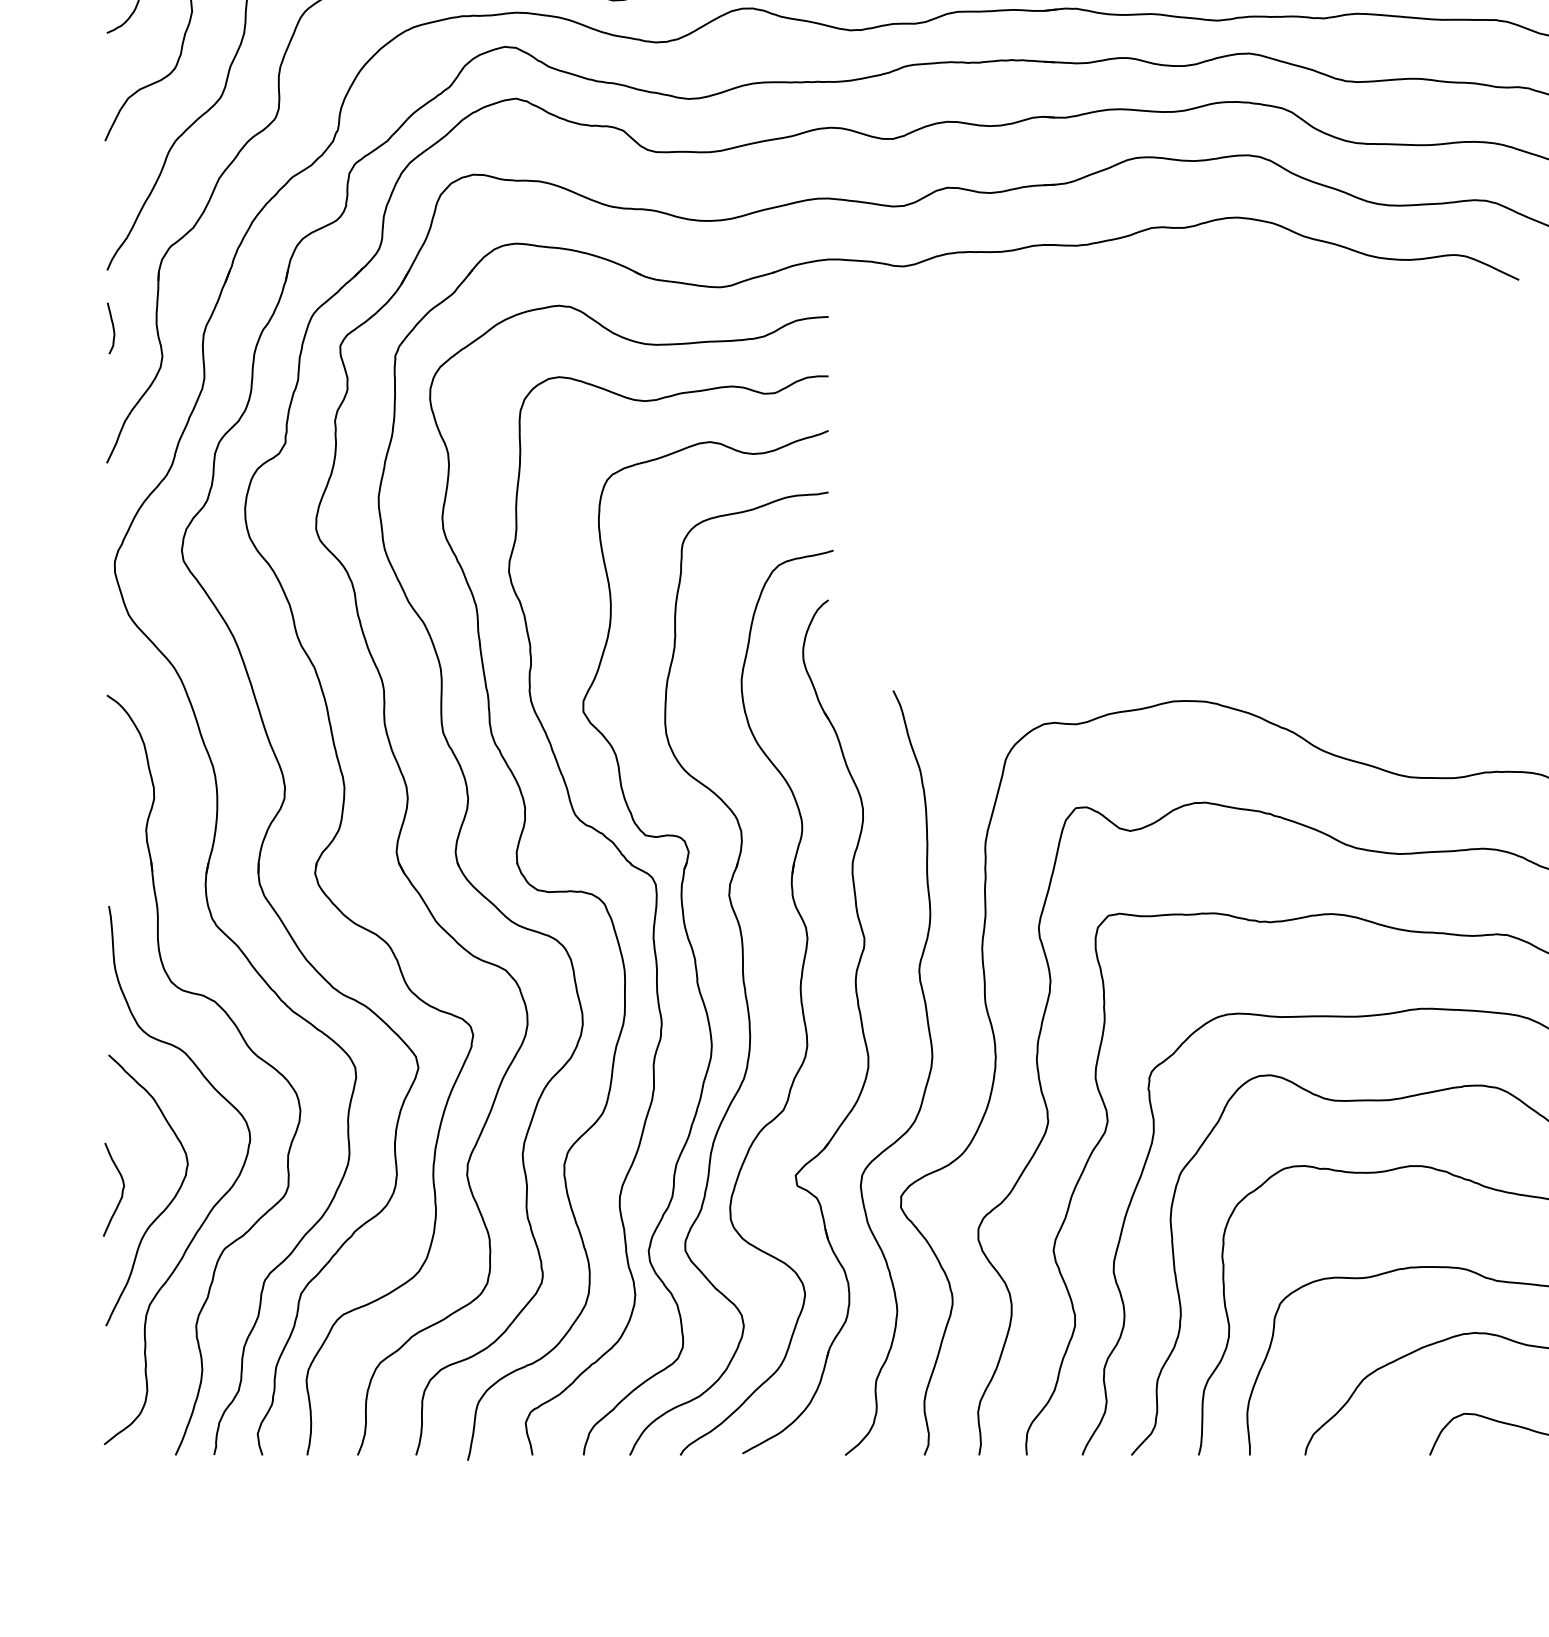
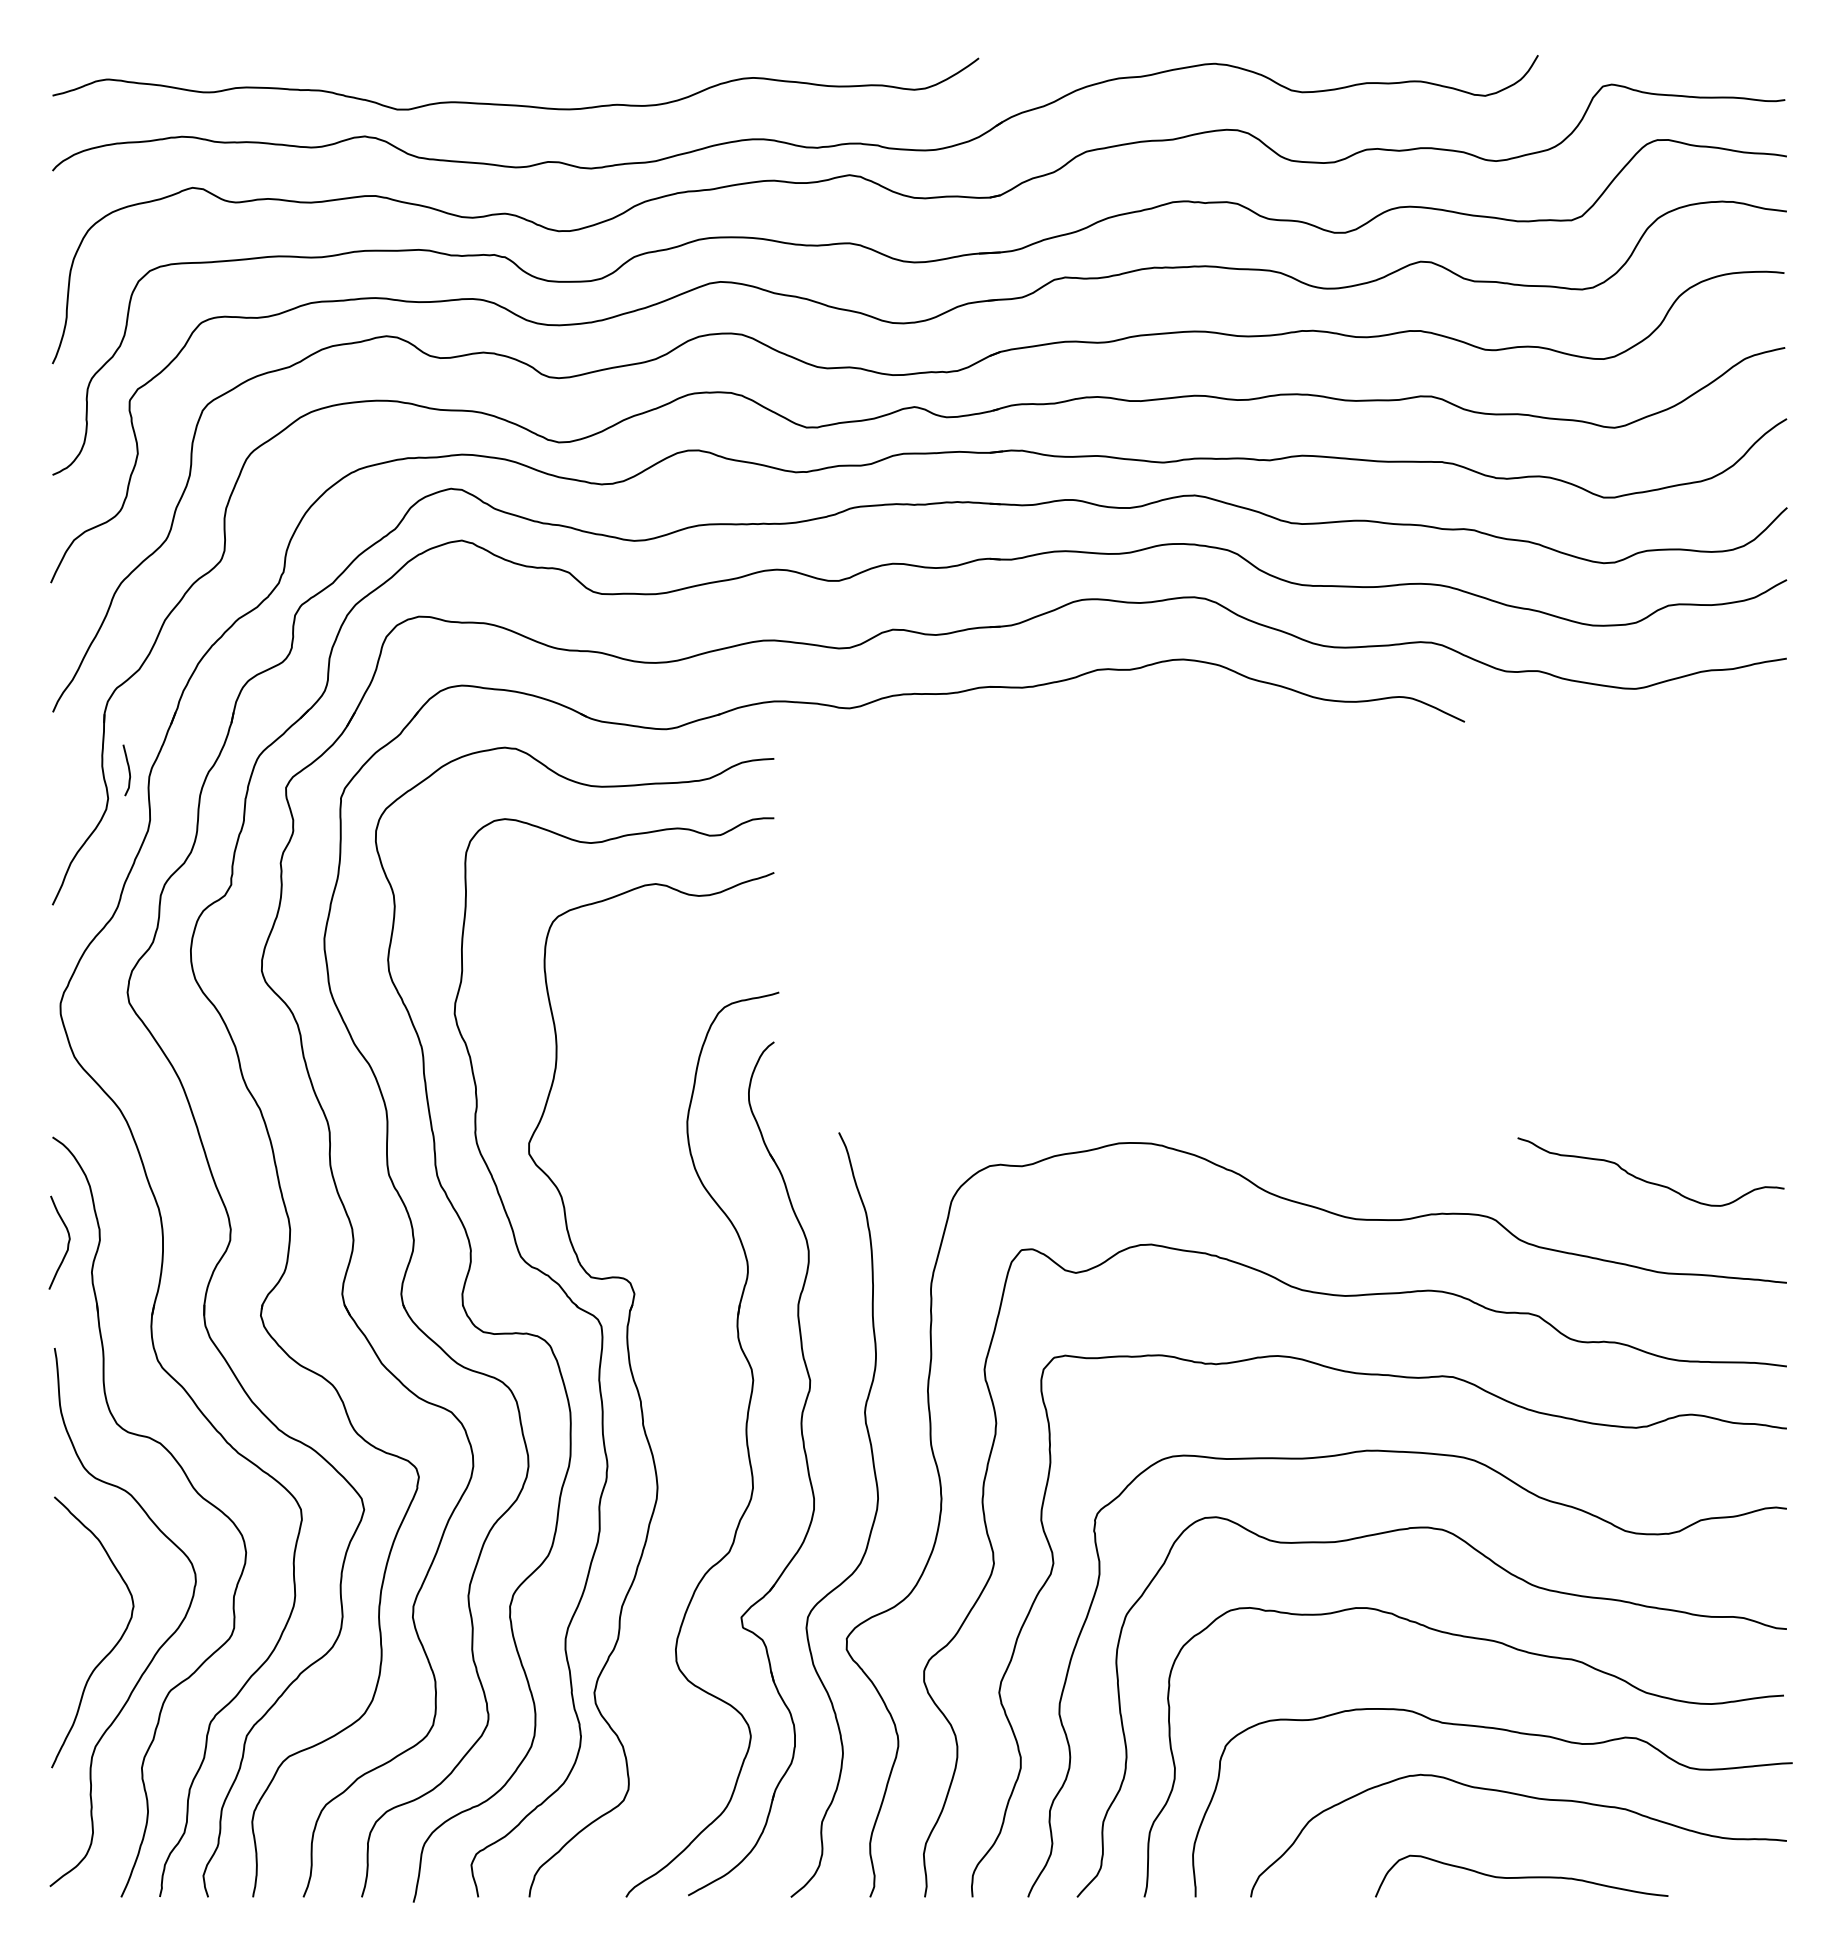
curve: (112, 328) -> (128, 770), moved
part: (741, 973) -> (687, 1415), removed
curve: (121, 1190) -> (67, 1243), moved

